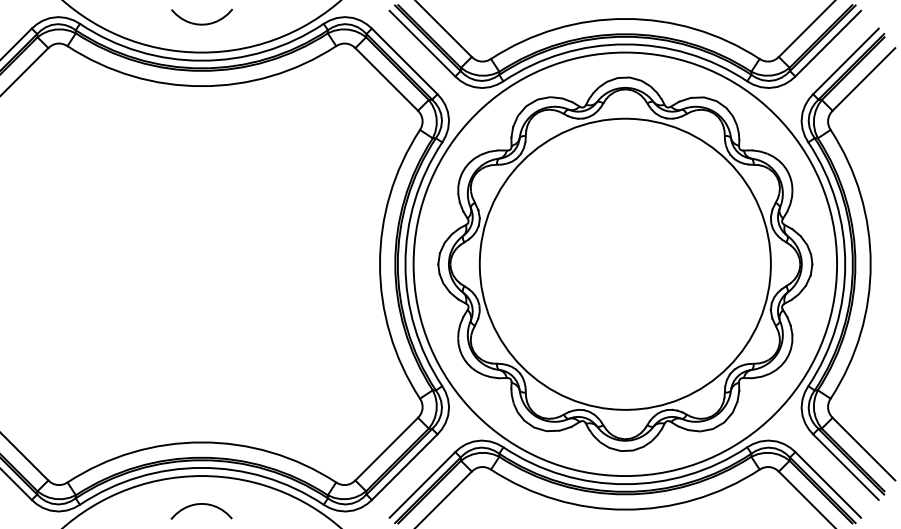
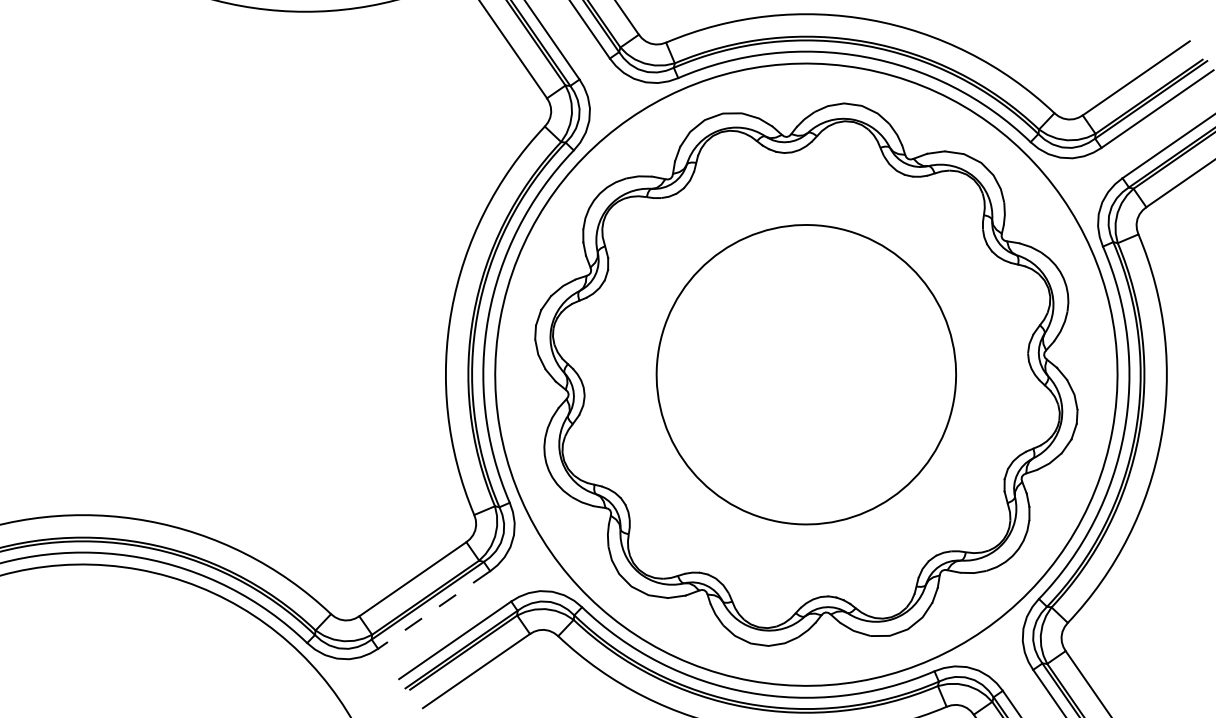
circle: (624, 263) -> (805, 373), size x0.7
line: (404, 467) -> (433, 610), solid -> dashed
part: (201, 504) -> (130, 610), removed

